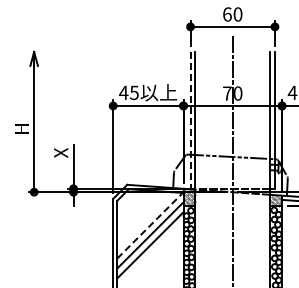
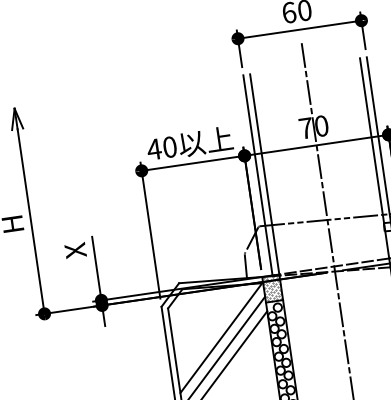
text: (133, 92) -> (168, 146), 45 -> 40
line: (190, 120) -> (257, 175), dashed -> solid
line: (150, 225) -> (221, 337), dashed -> solid

